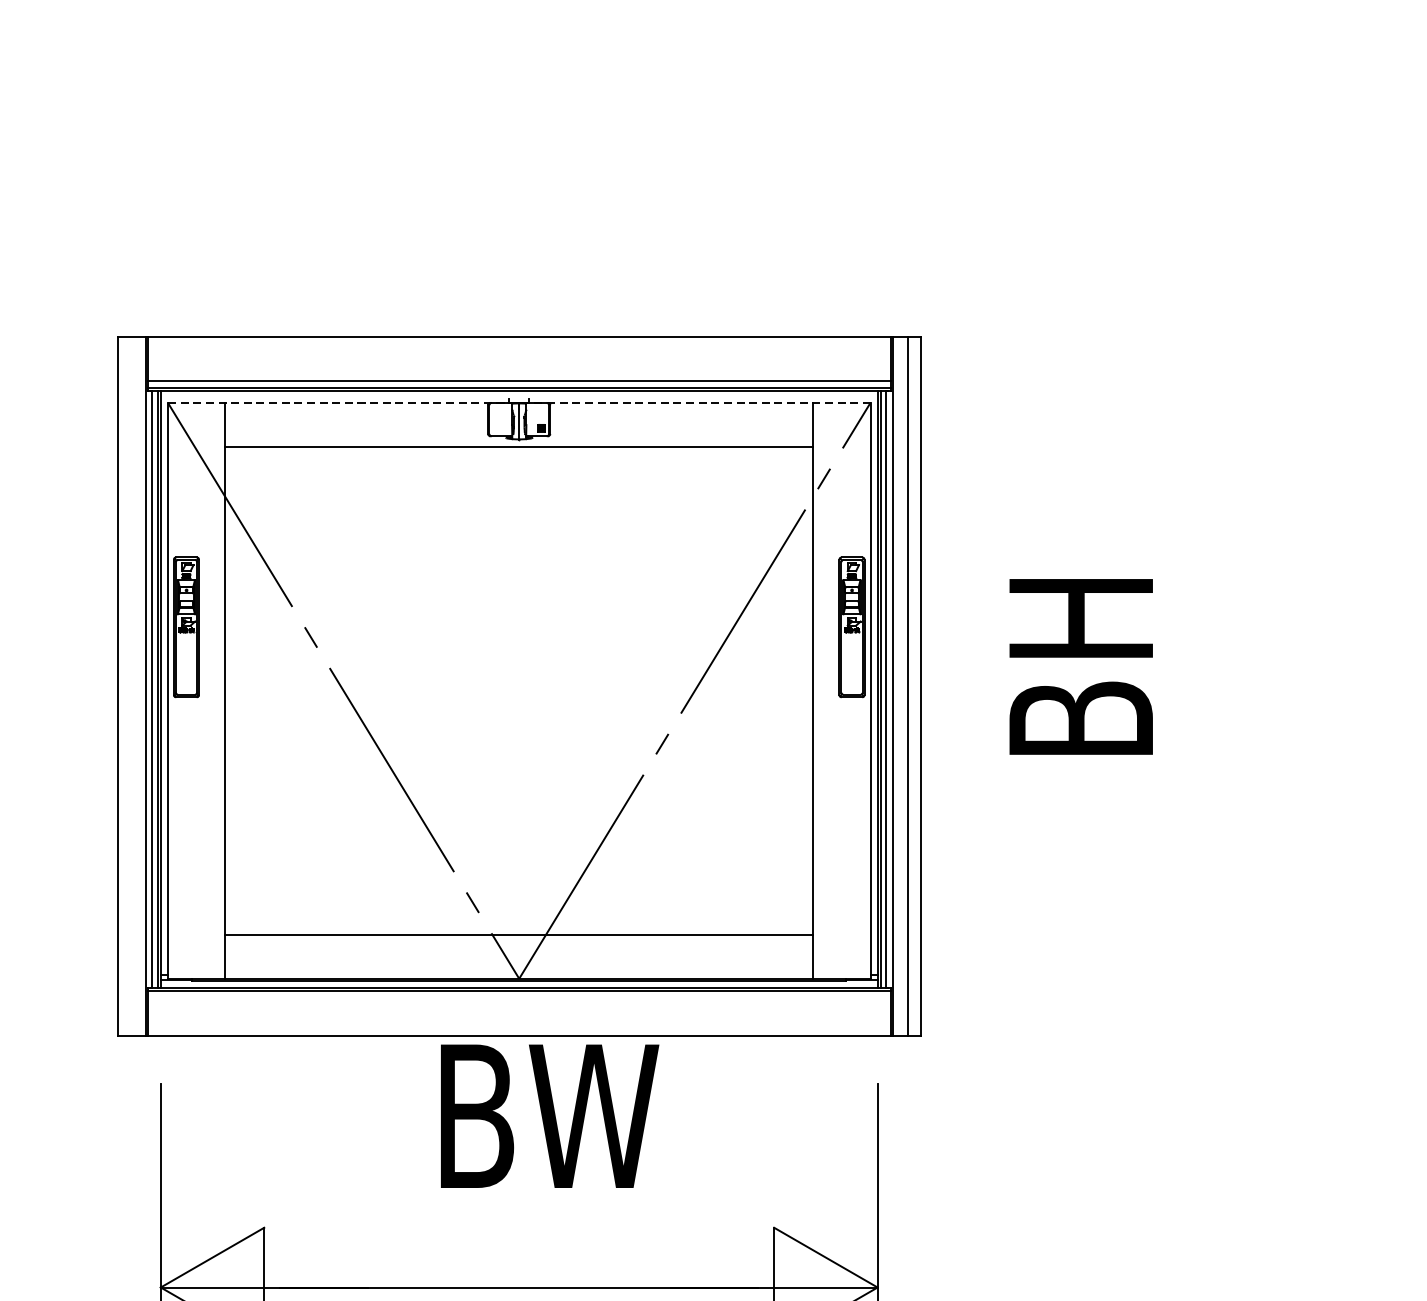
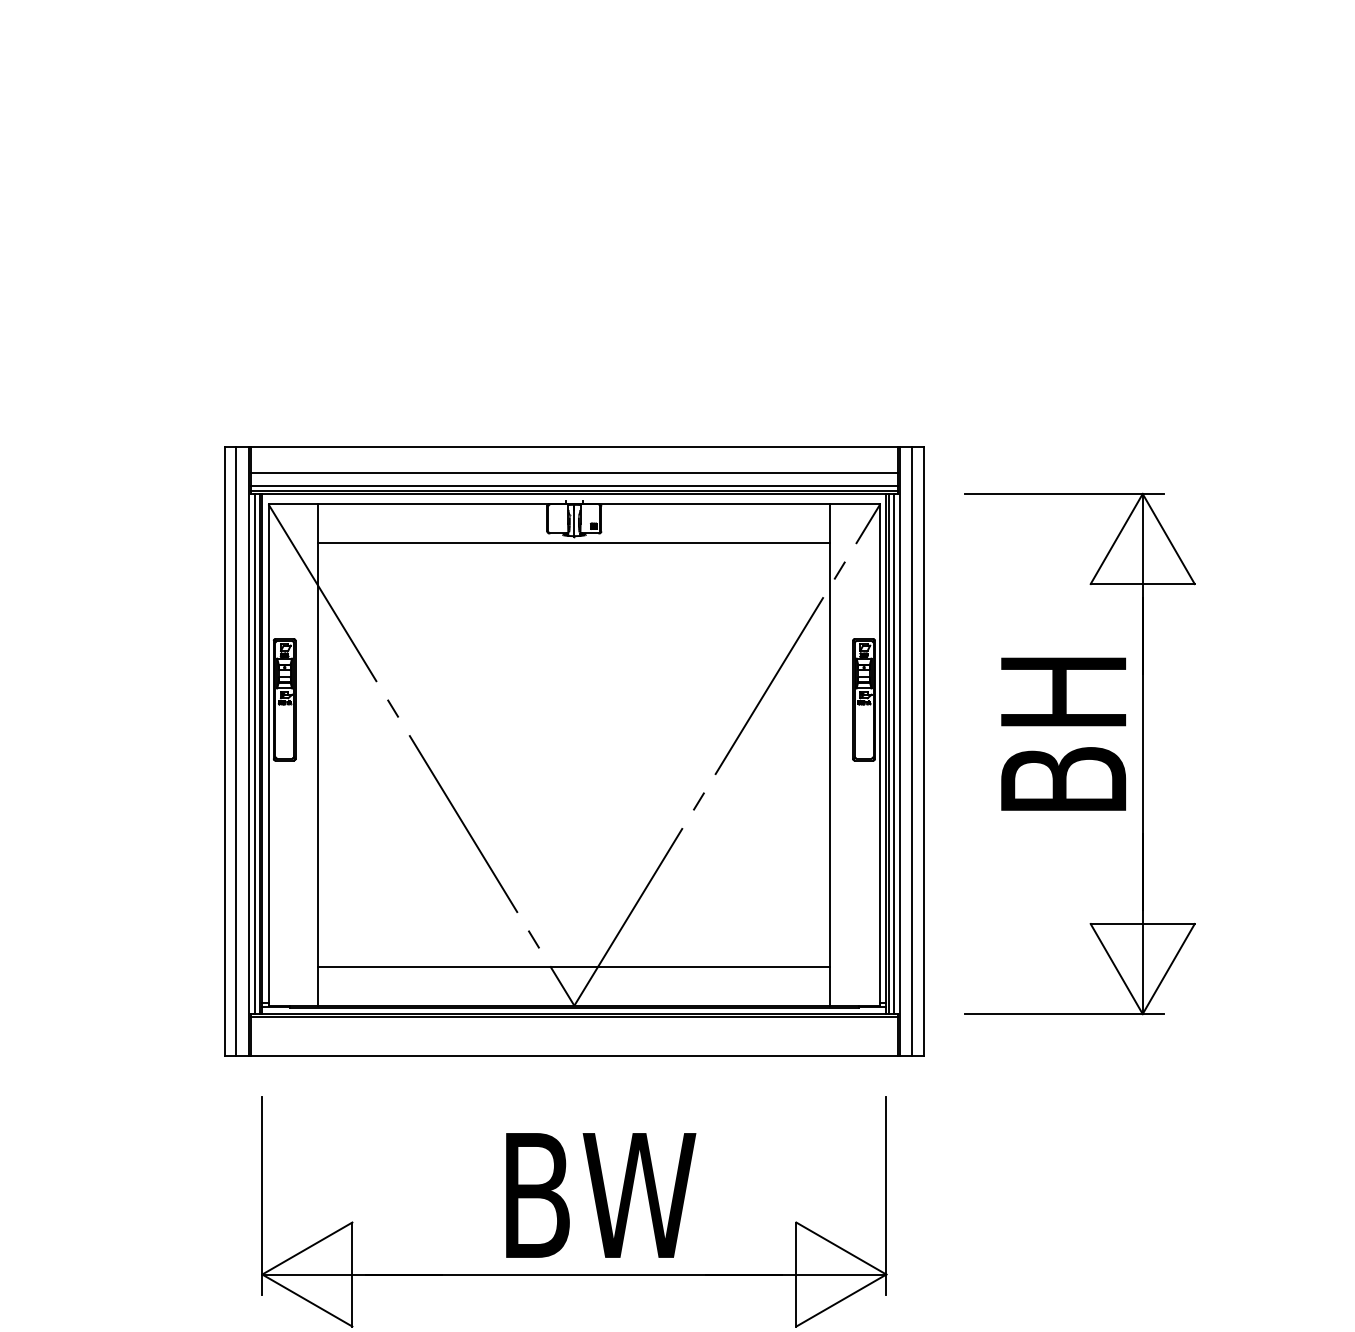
line: (518, 367) -> (573, 473), added
line: (519, 403) -> (574, 504), dashed -> solid
line: (131, 686) -> (236, 751), added
part: (1171, 689) -> (1142, 753), added
text: (550, 1116) -> (601, 1195), moved

